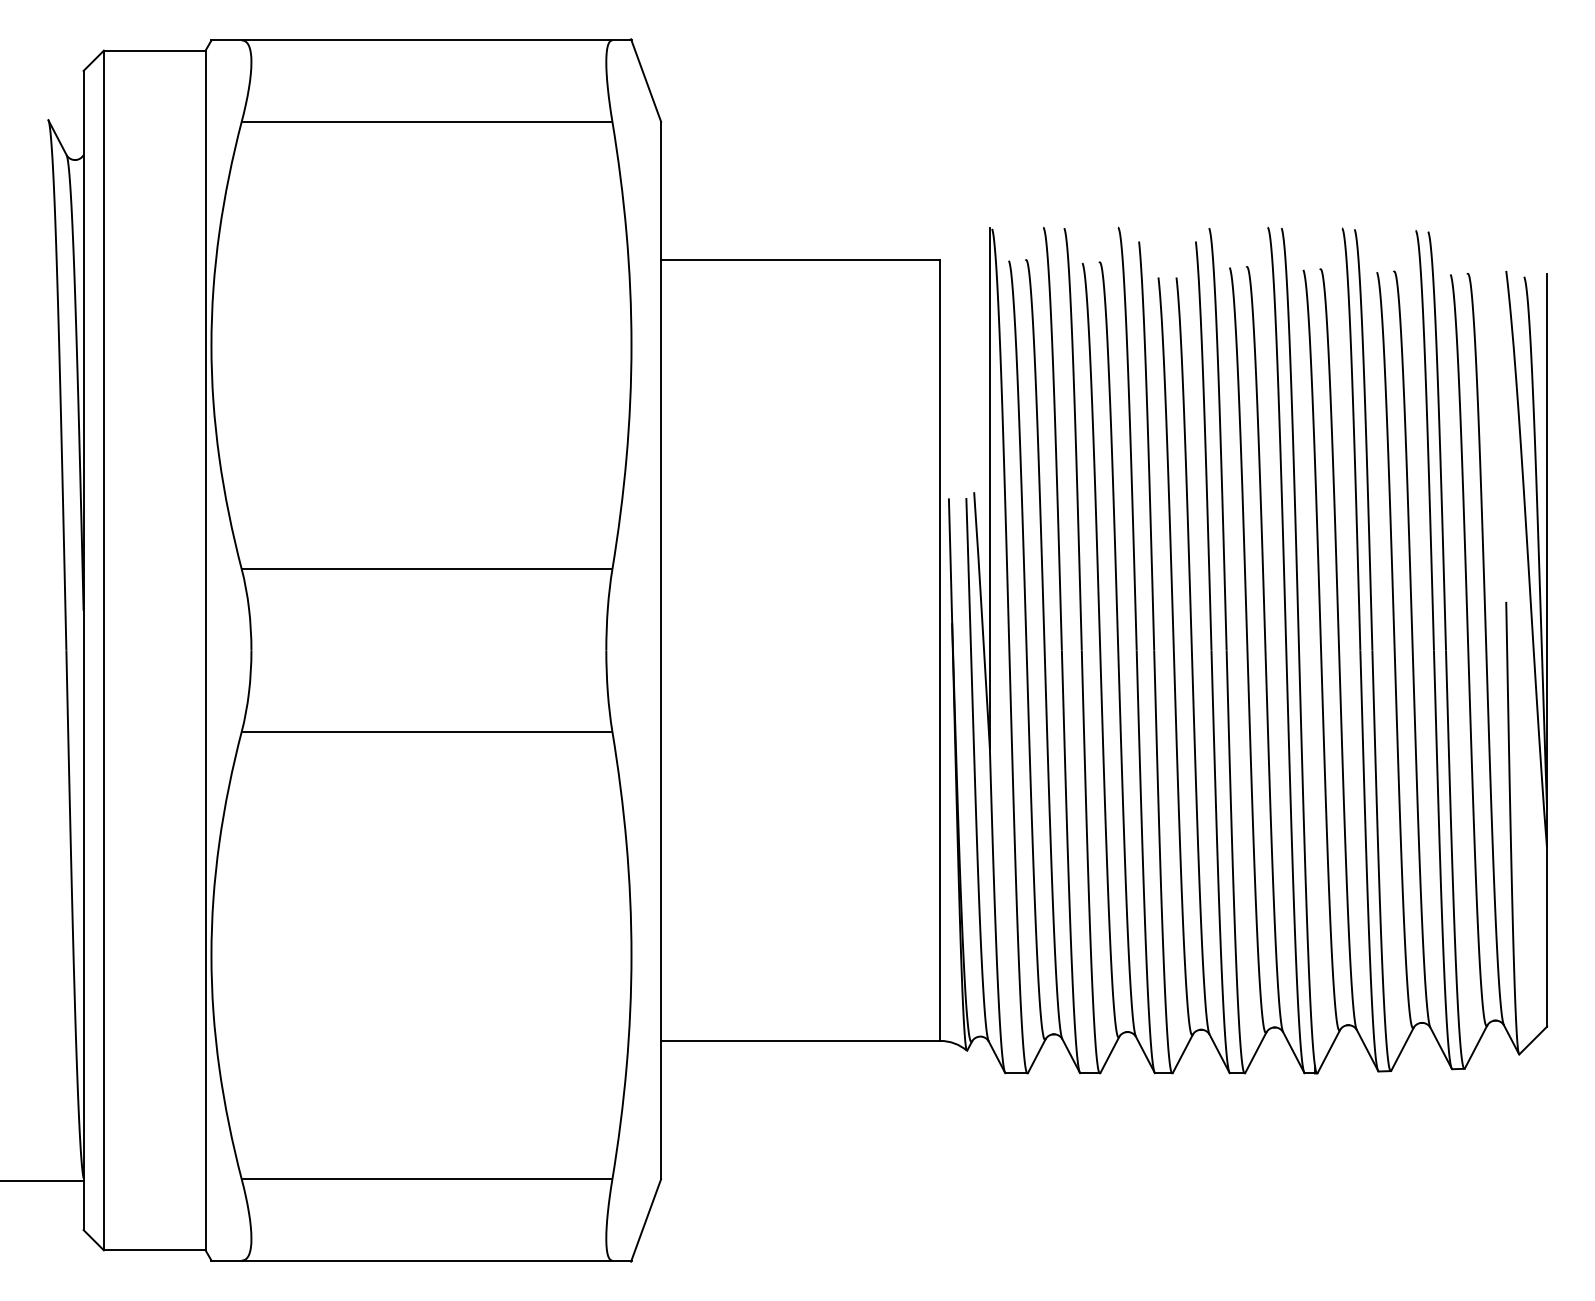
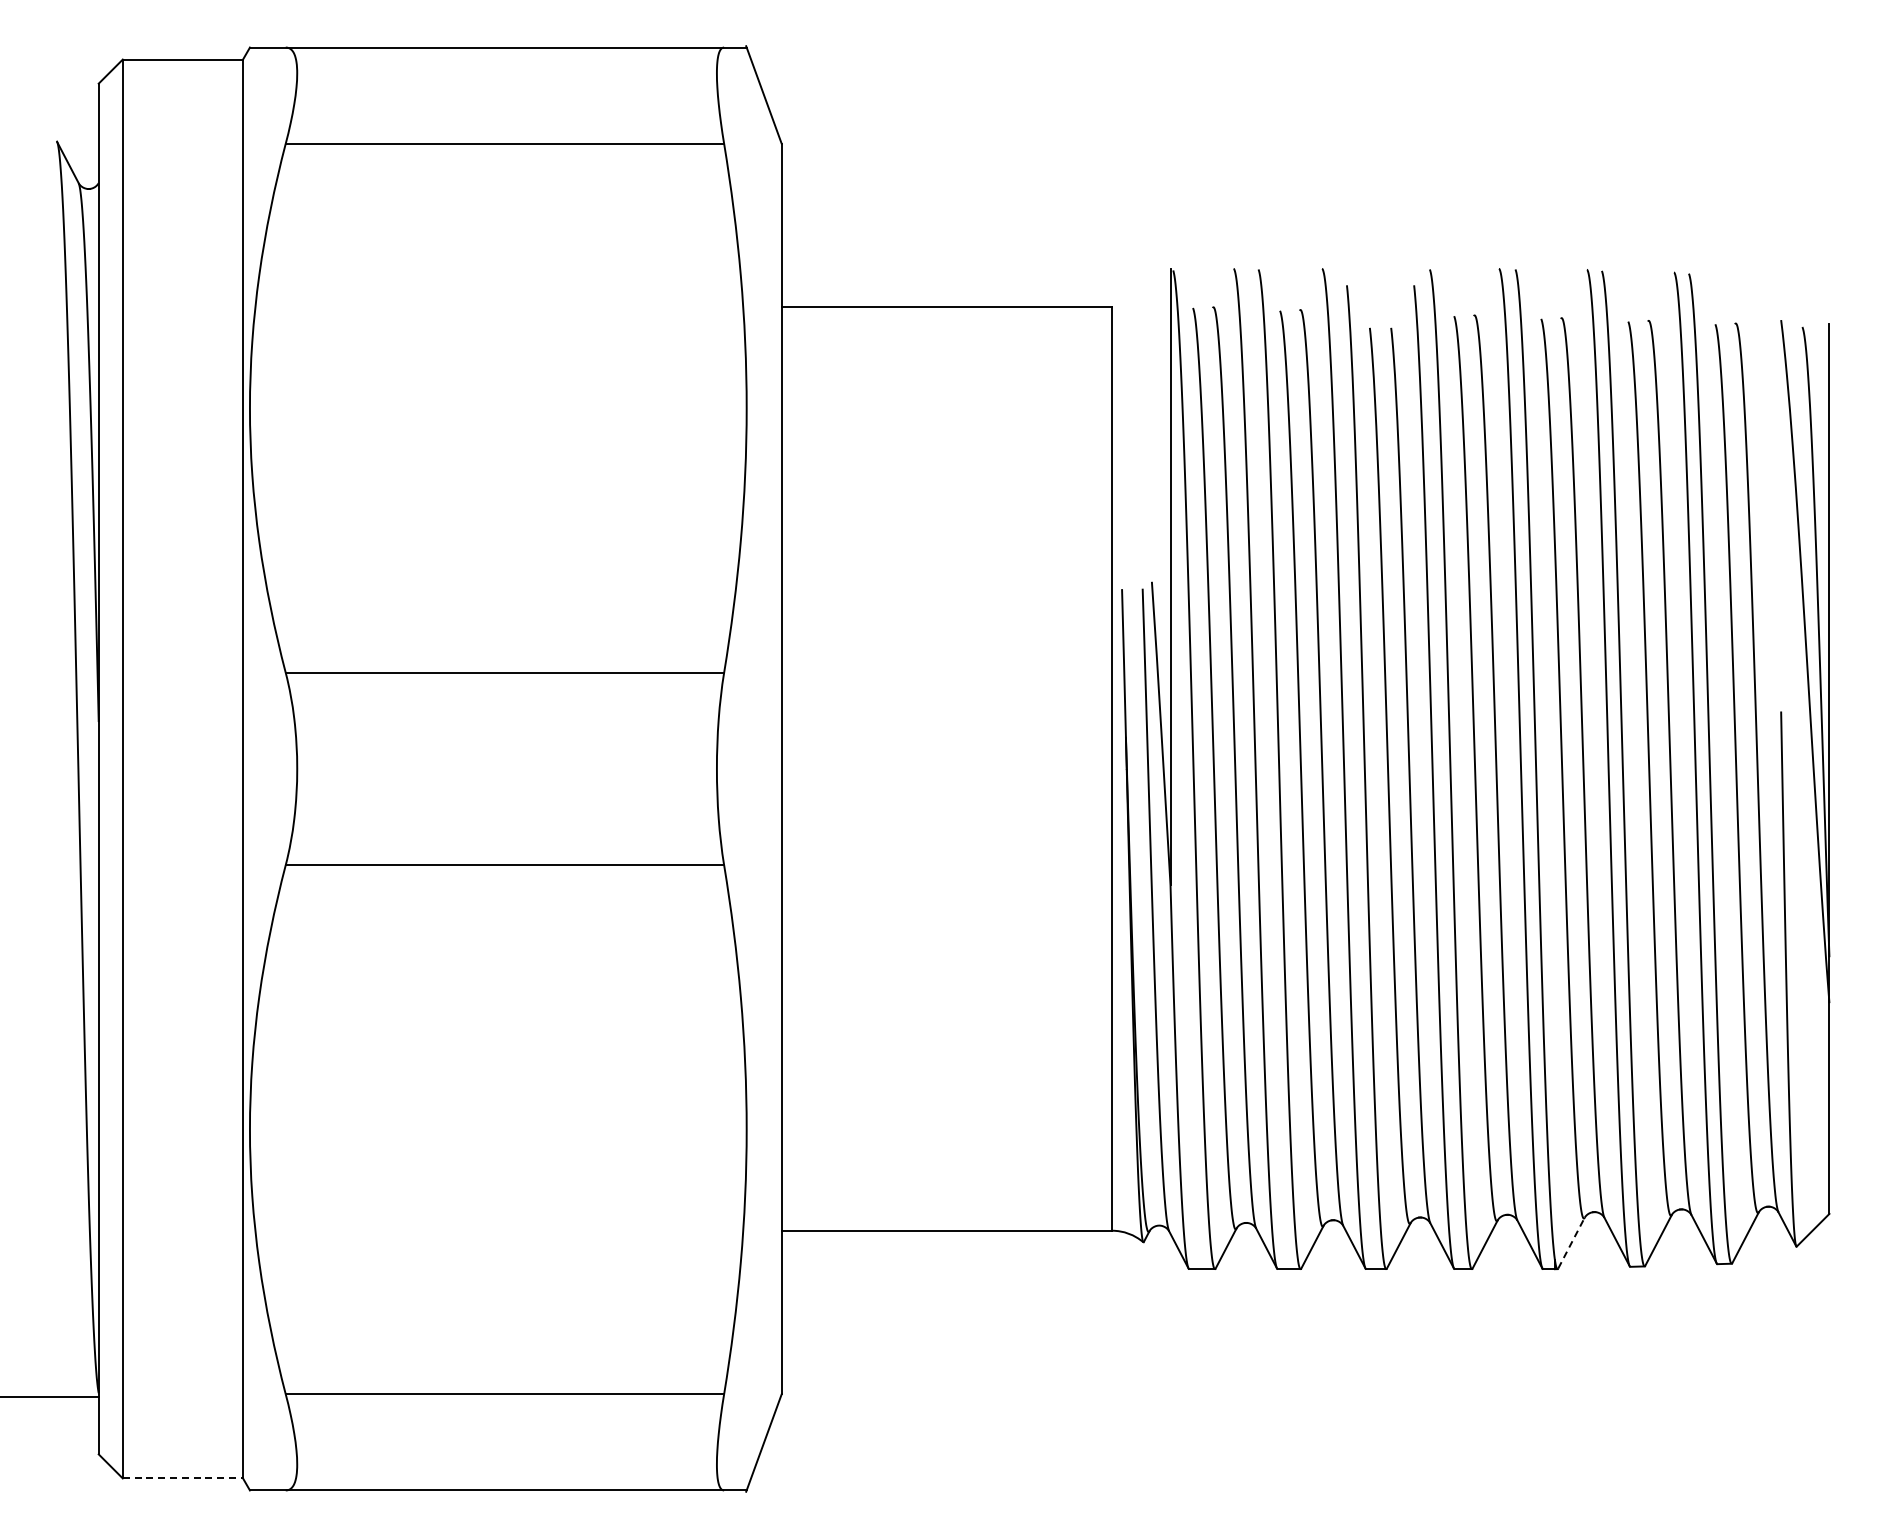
line: (1328, 1051) -> (1571, 1243), solid -> dashed
line: (155, 1250) -> (183, 1478), solid -> dashed

